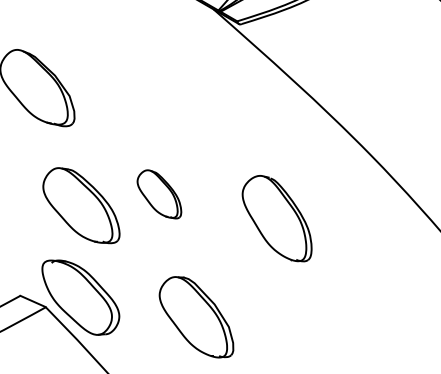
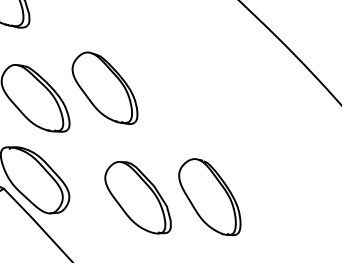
part: (159, 194) -> (105, 88), size x1.67
part: (276, 218) -> (209, 197), moved

